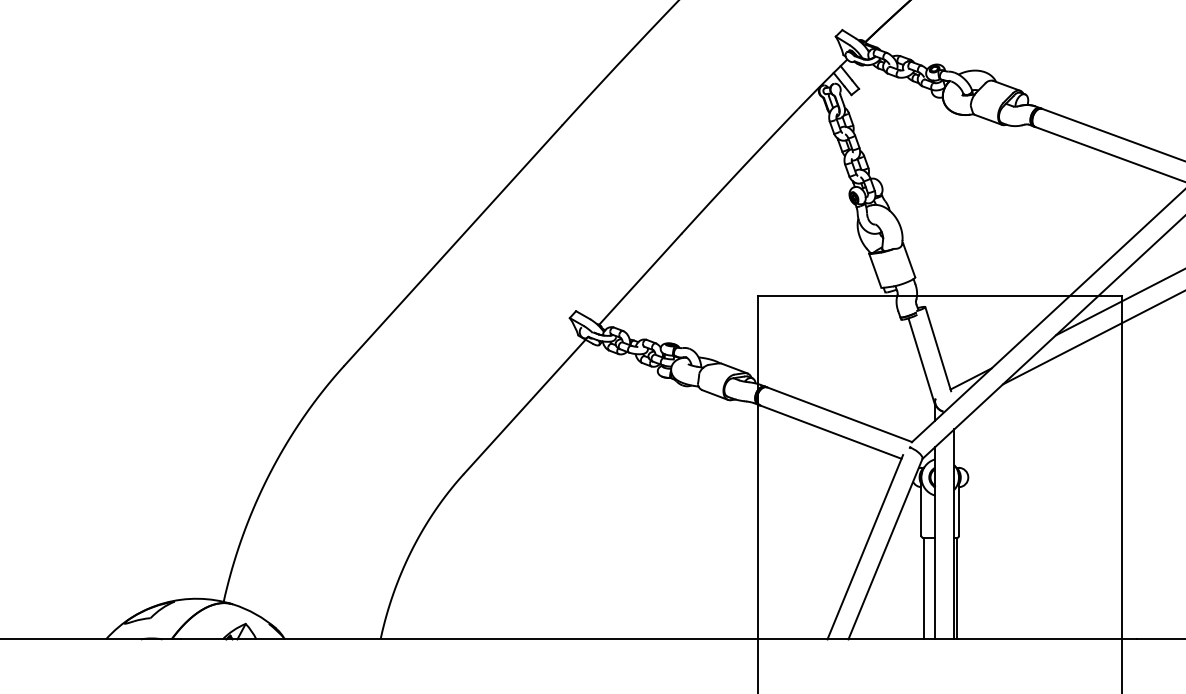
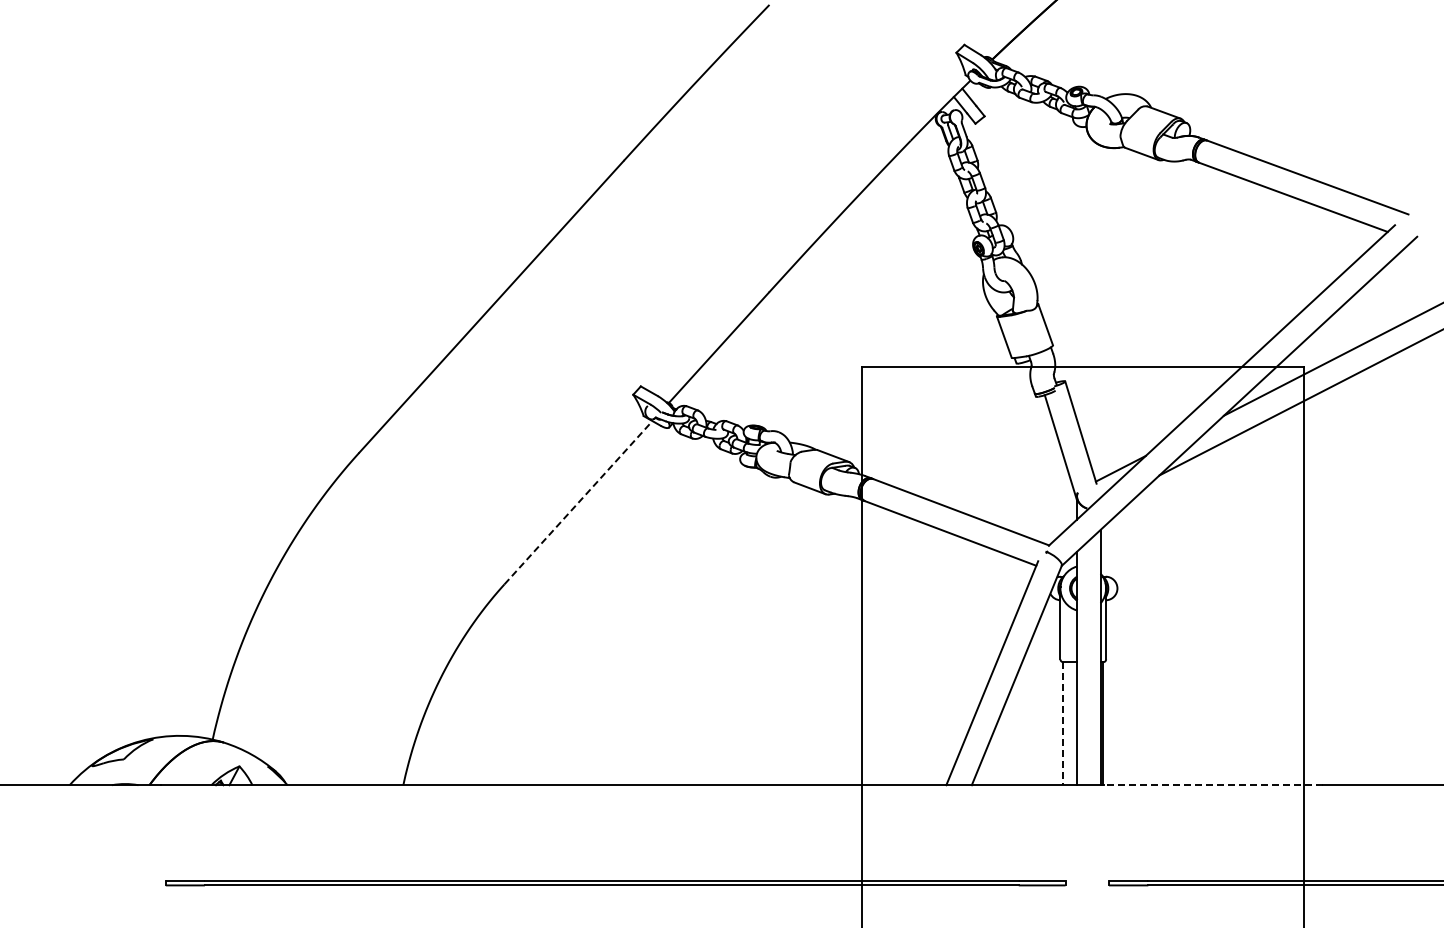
line: (524, 406) -> (578, 502), solid -> dashed
line: (923, 588) -> (1063, 723), solid -> dashed
line: (1046, 639) -> (1212, 785), solid -> dashed

